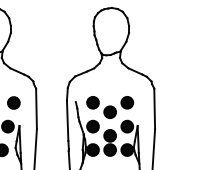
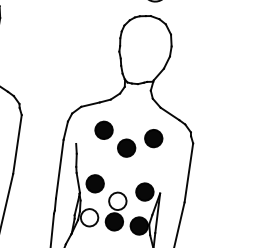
part: (110, 107) -> (128, 141), moved
fill: (110, 135) -> (118, 200), removed
fill: (92, 149) -> (88, 216), removed

